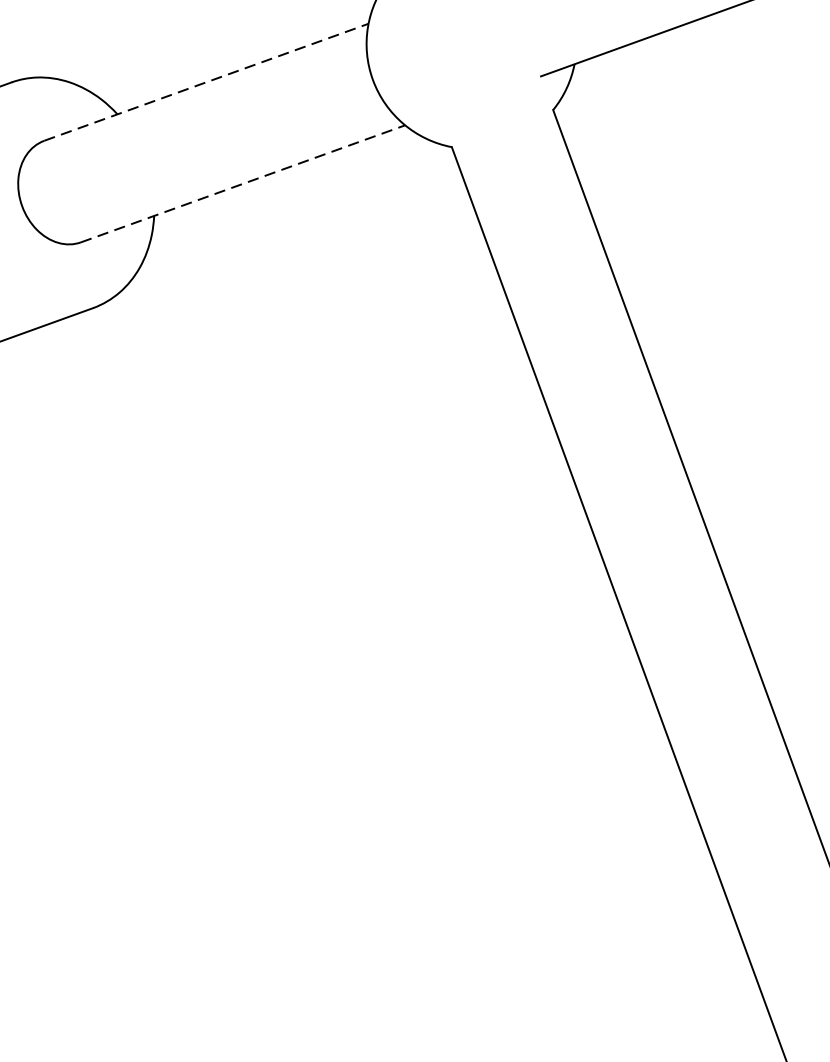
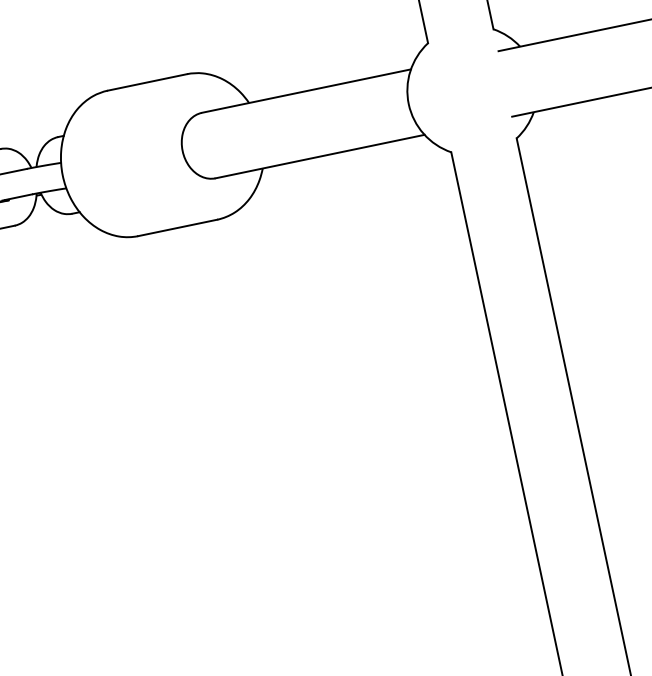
line: (206, 82) -> (306, 91), dashed -> solid
line: (243, 183) -> (320, 156), dashed -> solid

